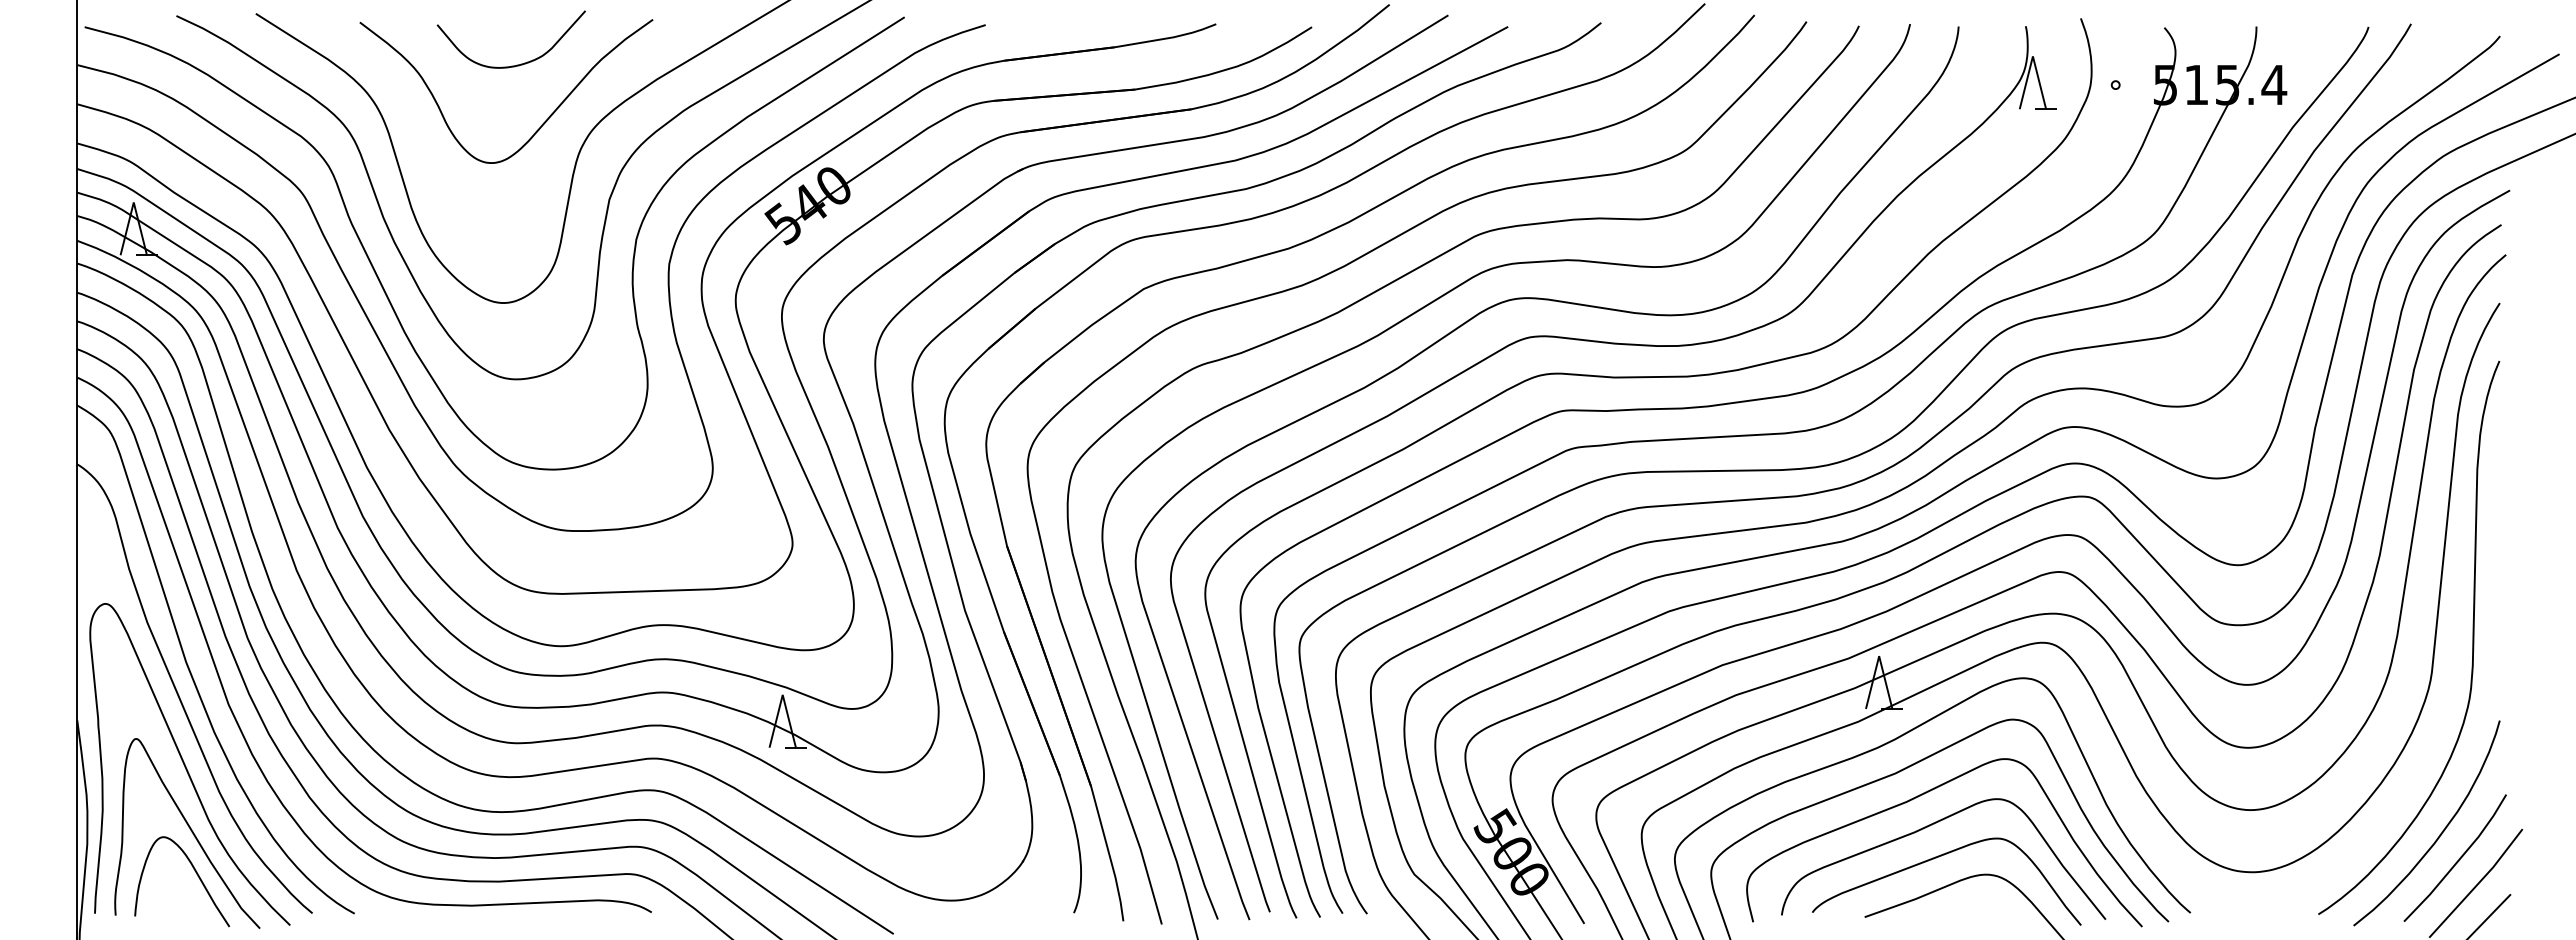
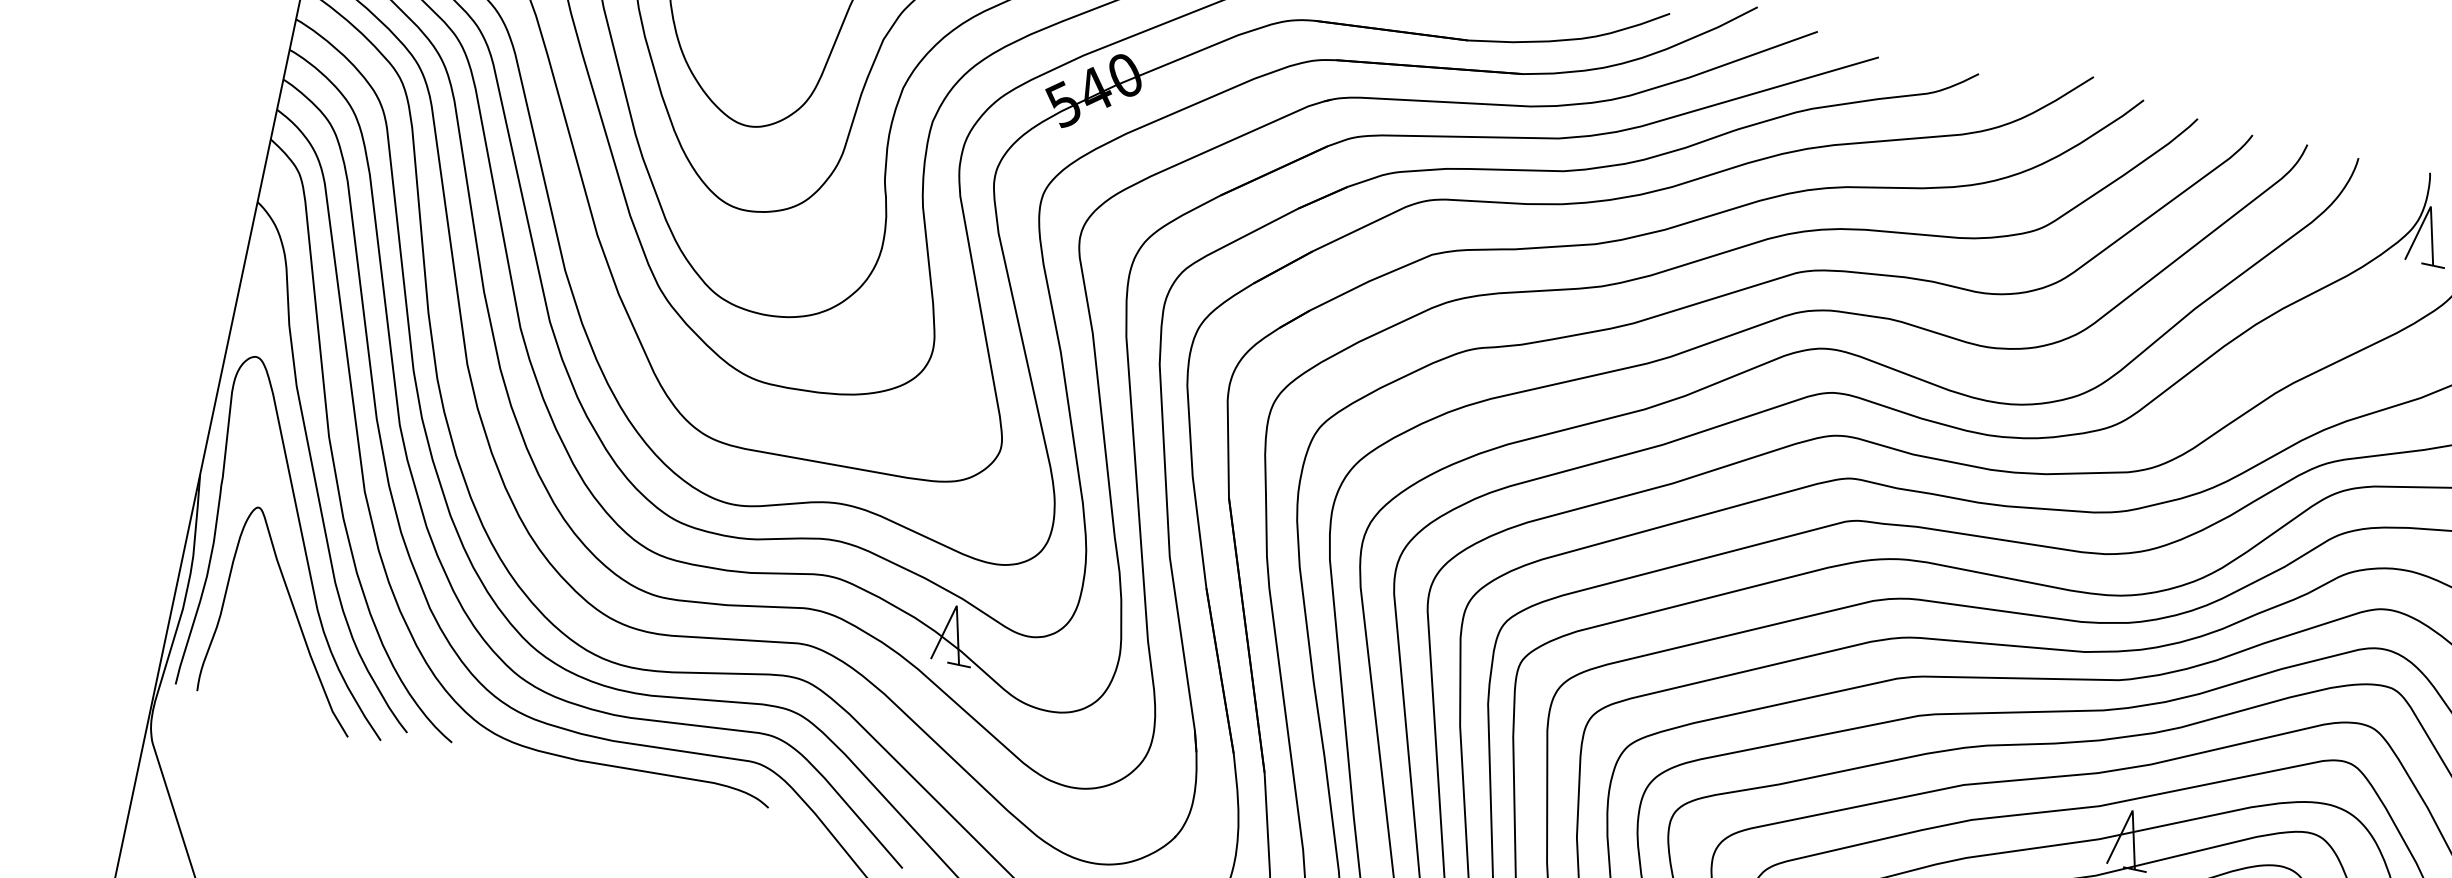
curve: (194, 871) -> (291, 661), removed

